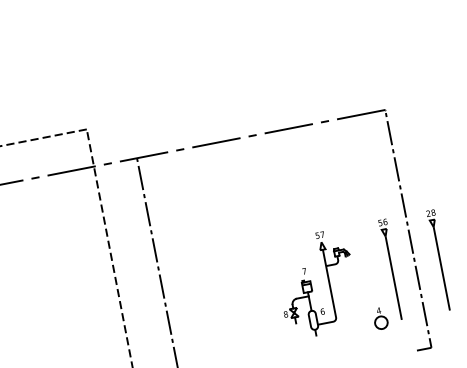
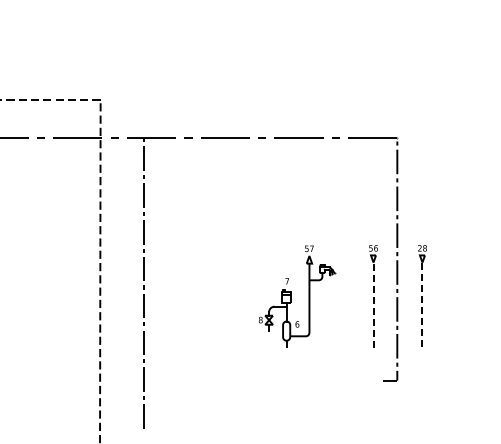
line: (441, 269) -> (422, 305), solid -> dashed
line: (393, 278) -> (373, 305), solid -> dashed
part: (380, 318) -> (352, 342), removed

